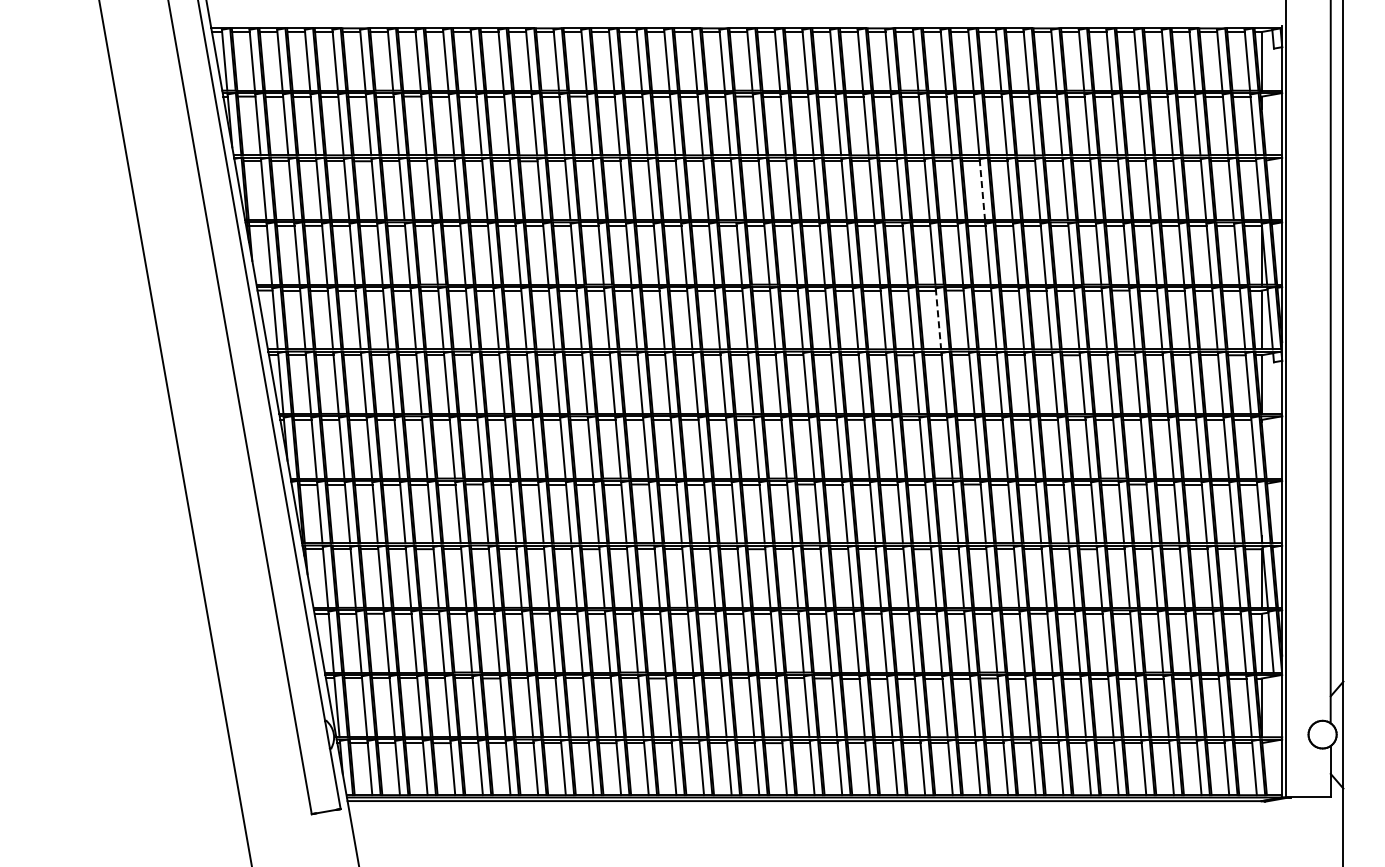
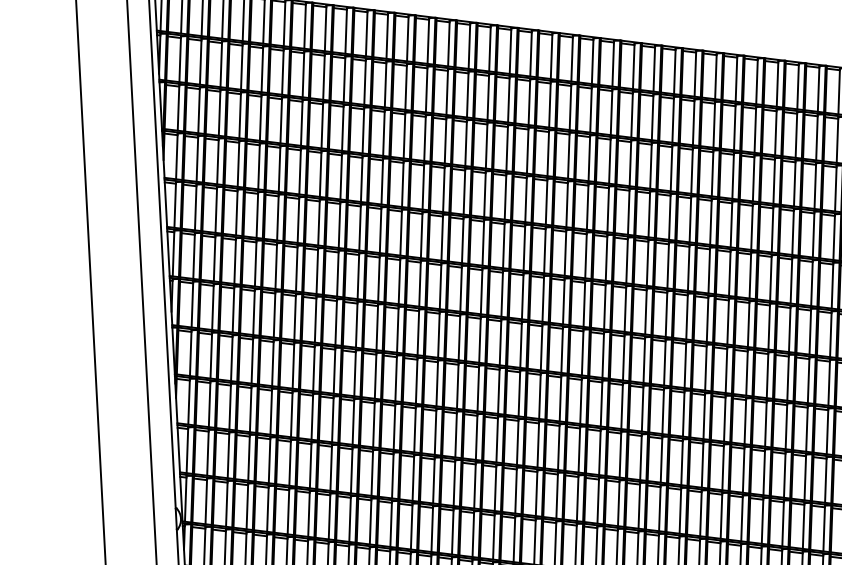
line: (982, 189) -> (712, 173), dashed -> solid
line: (938, 318) -> (668, 265), dashed -> solid

